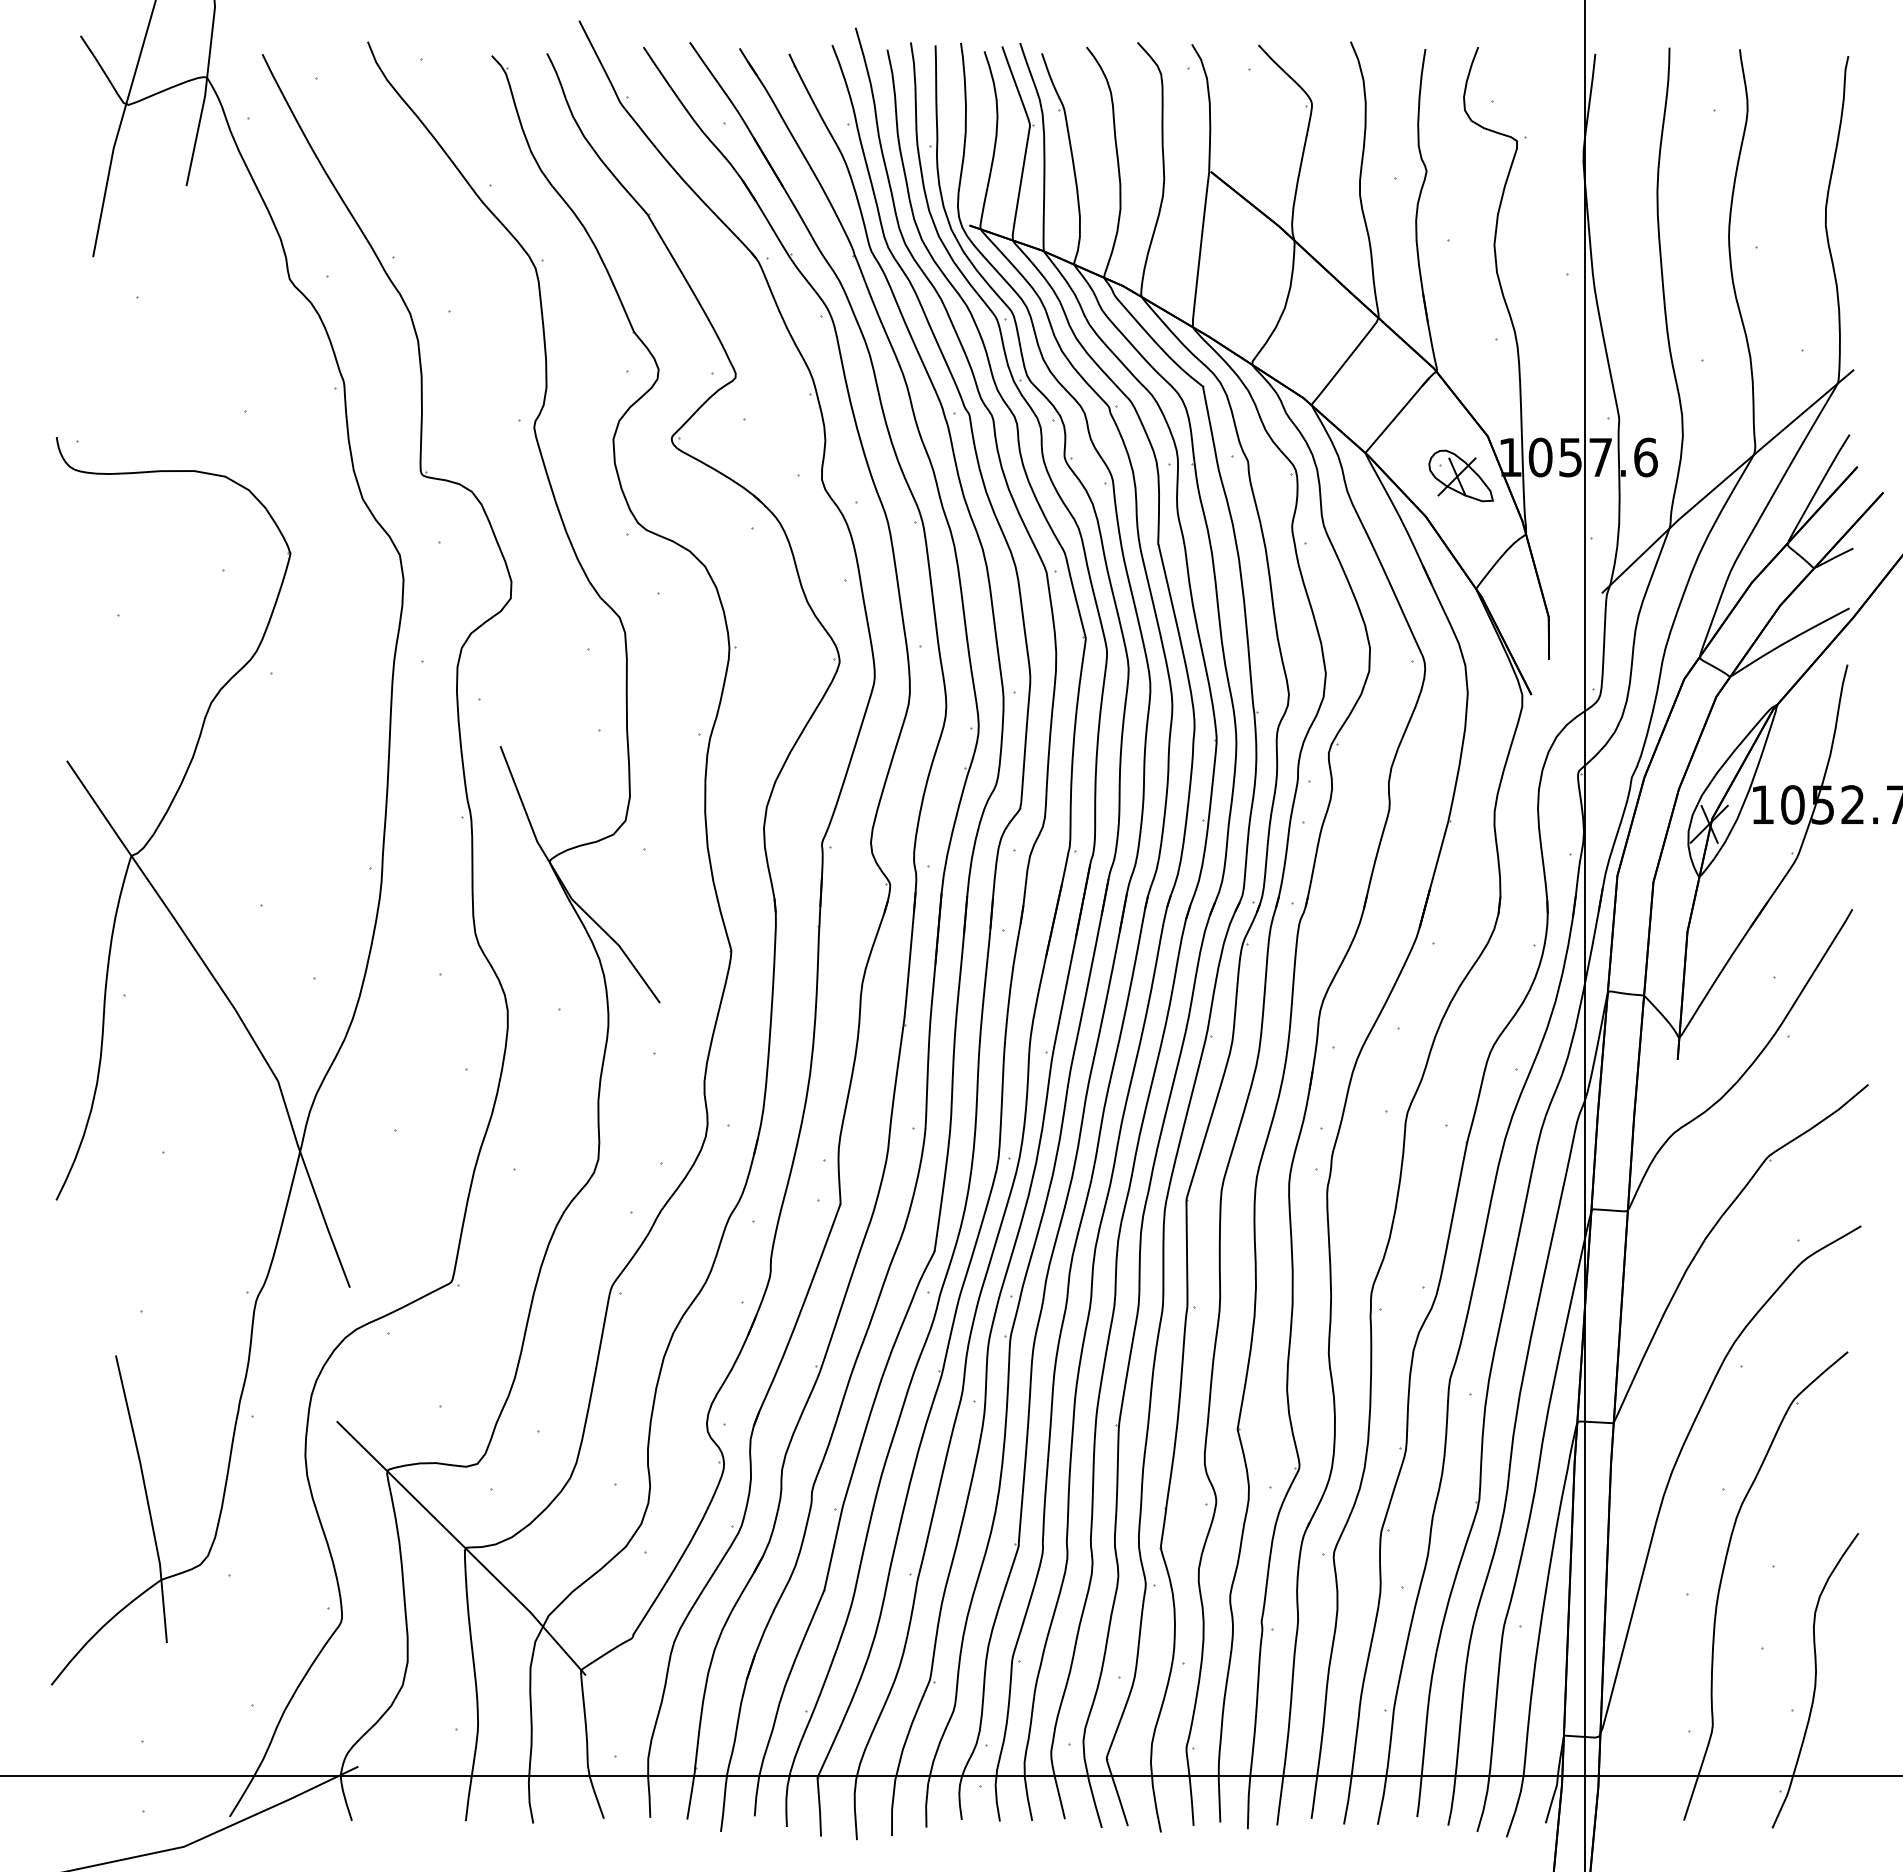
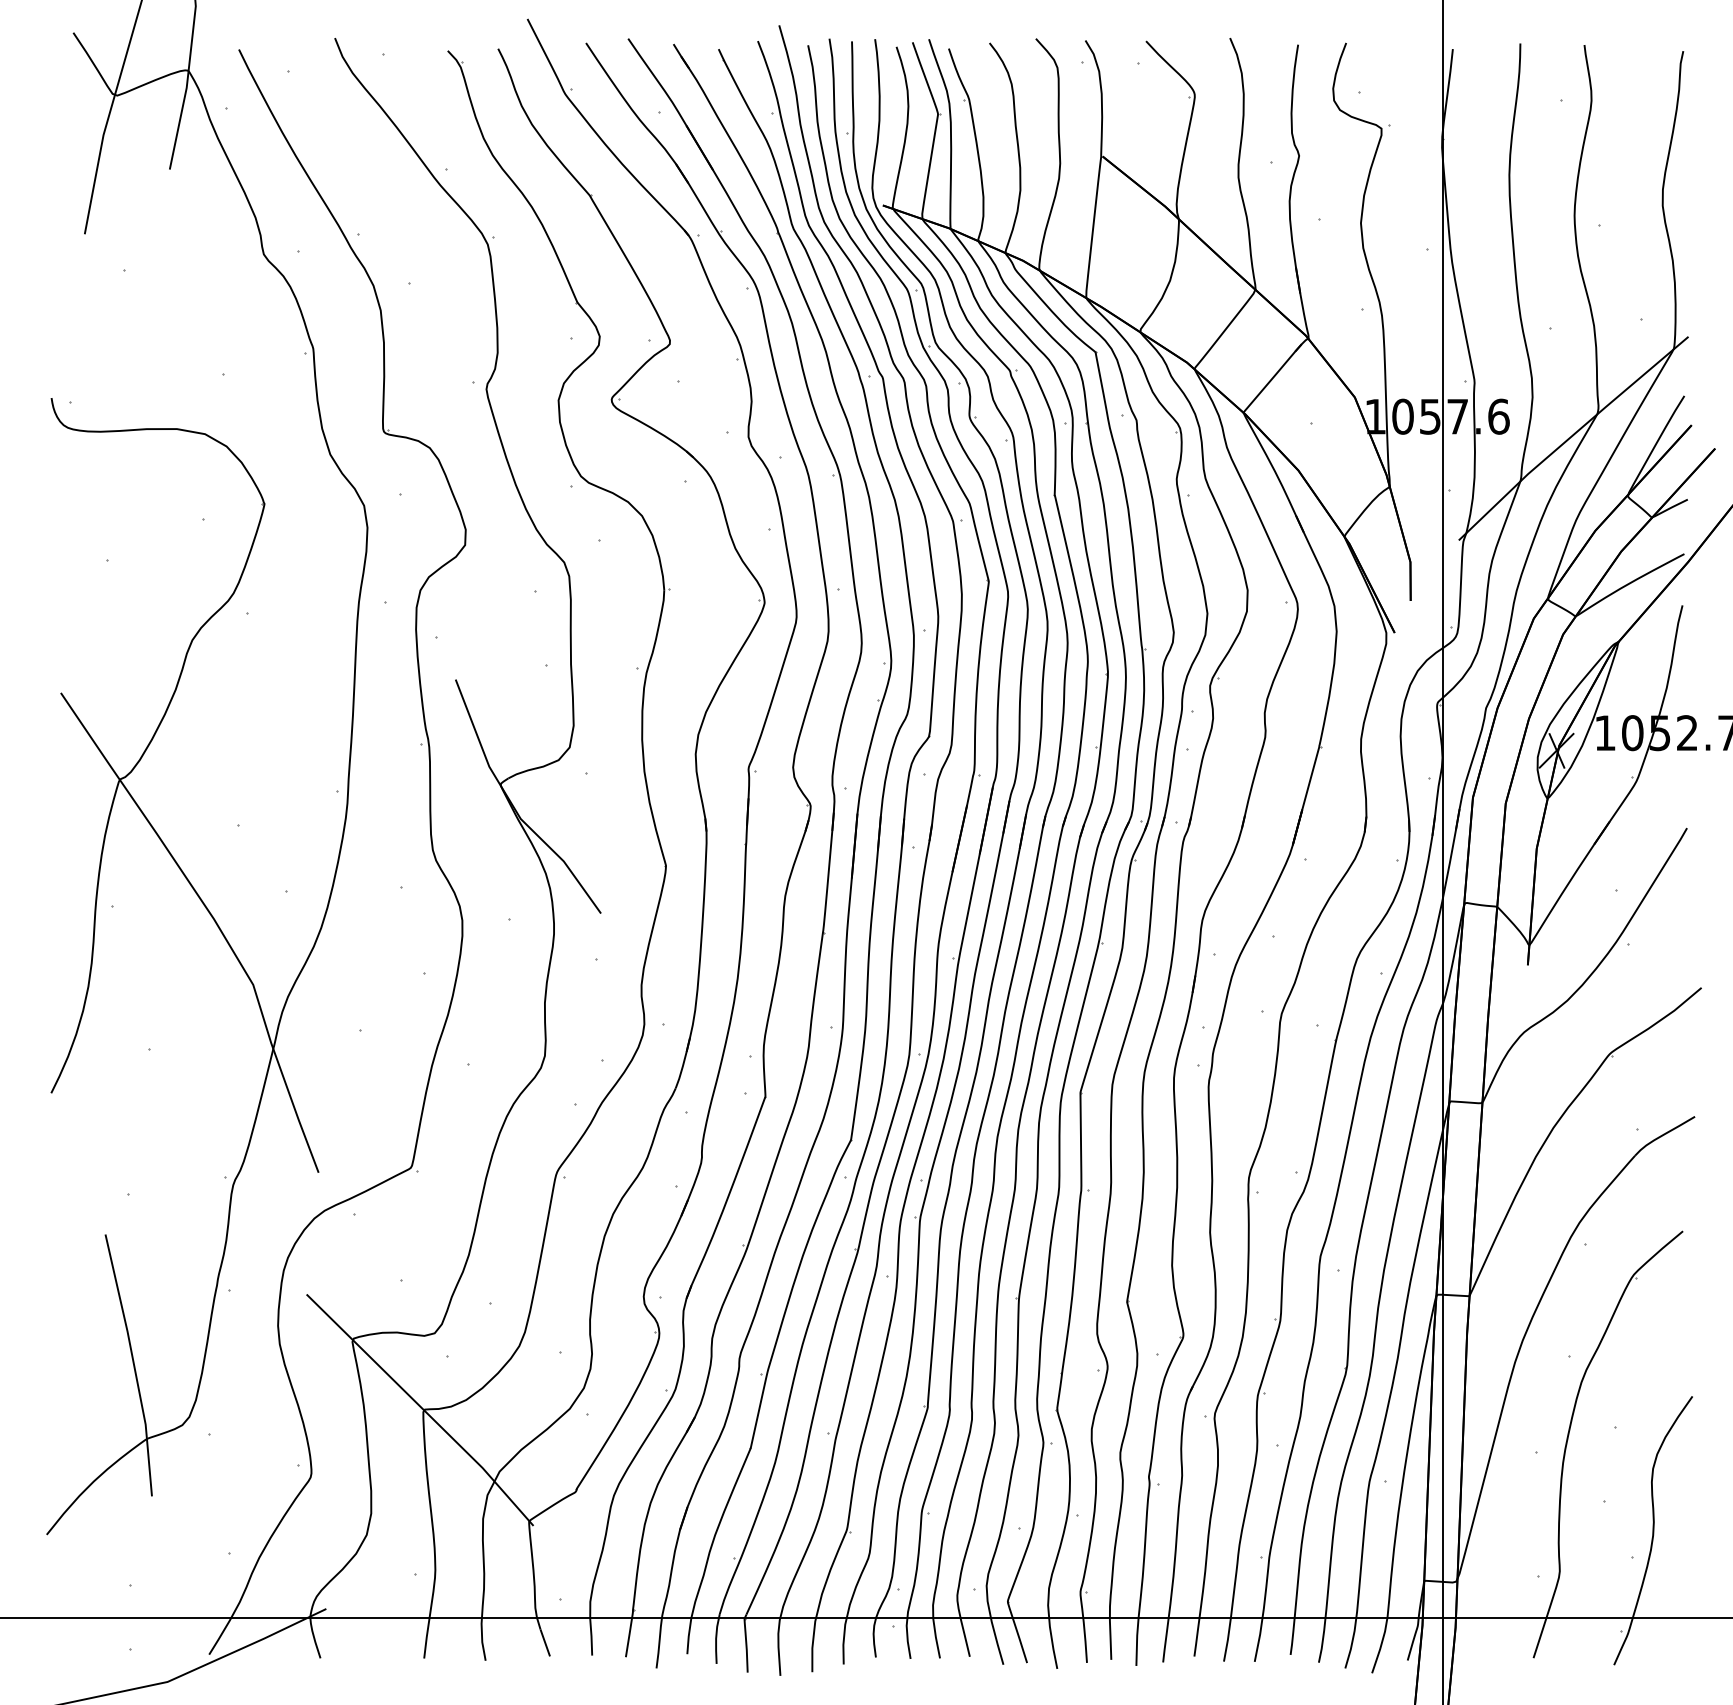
part: (1460, 475) -> (1330, 433), removed

